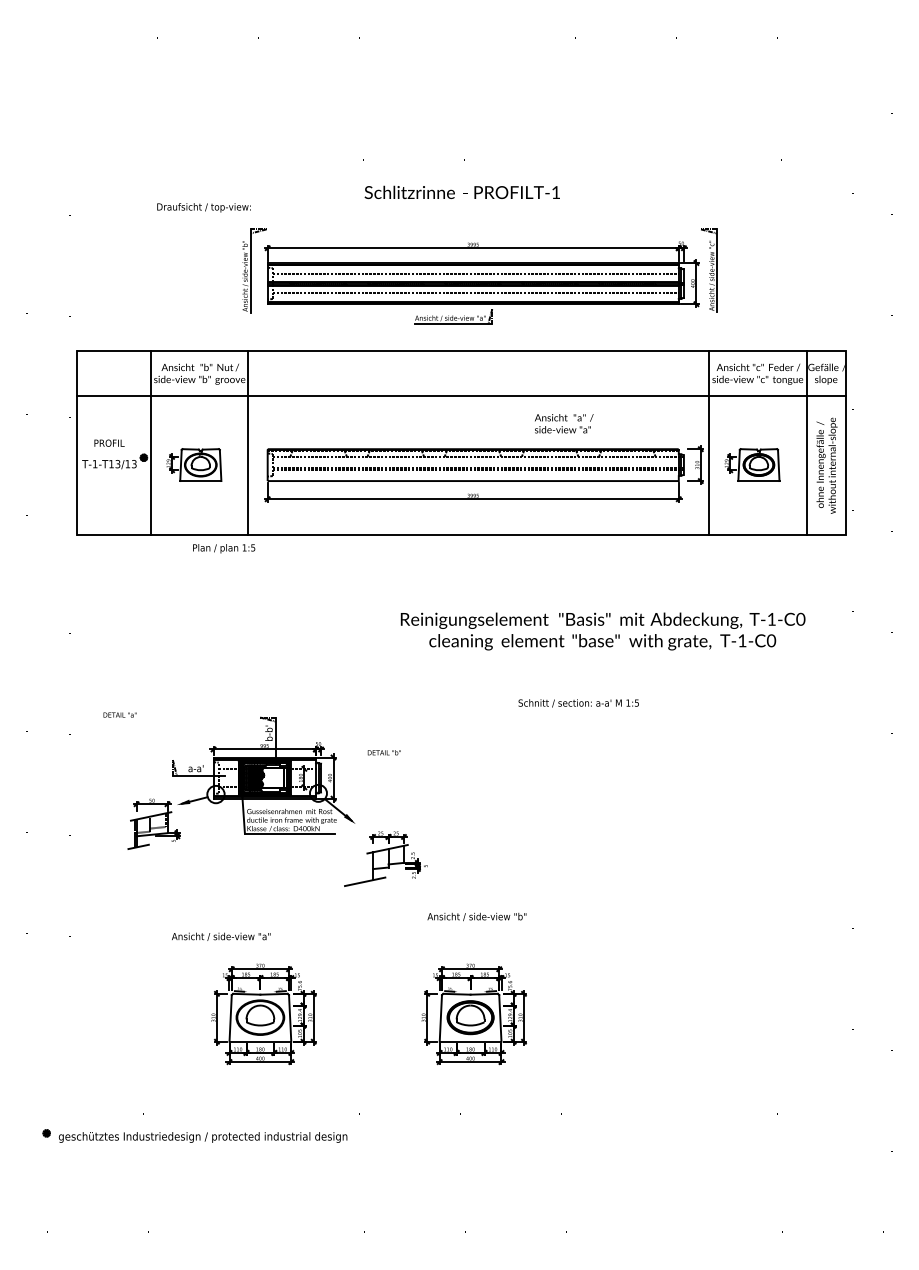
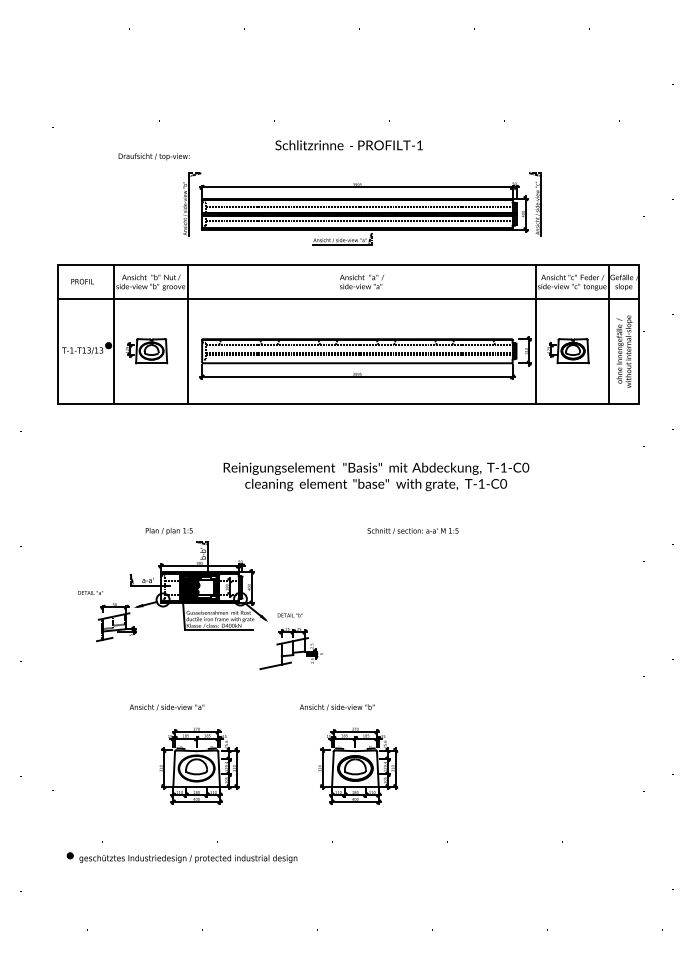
text: (564, 423) -> (362, 281), moved
text: (109, 442) -> (82, 281), moved
text: (223, 548) -> (168, 531), moved
text: (603, 631) -> (376, 476), moved
text: (578, 703) -> (412, 531), moved
text: (119, 714) -> (90, 592), moved
text: (383, 752) -> (289, 615), moved
text: (477, 917) -> (337, 707), moved
part: (193, 1135) -> (181, 857), moved

